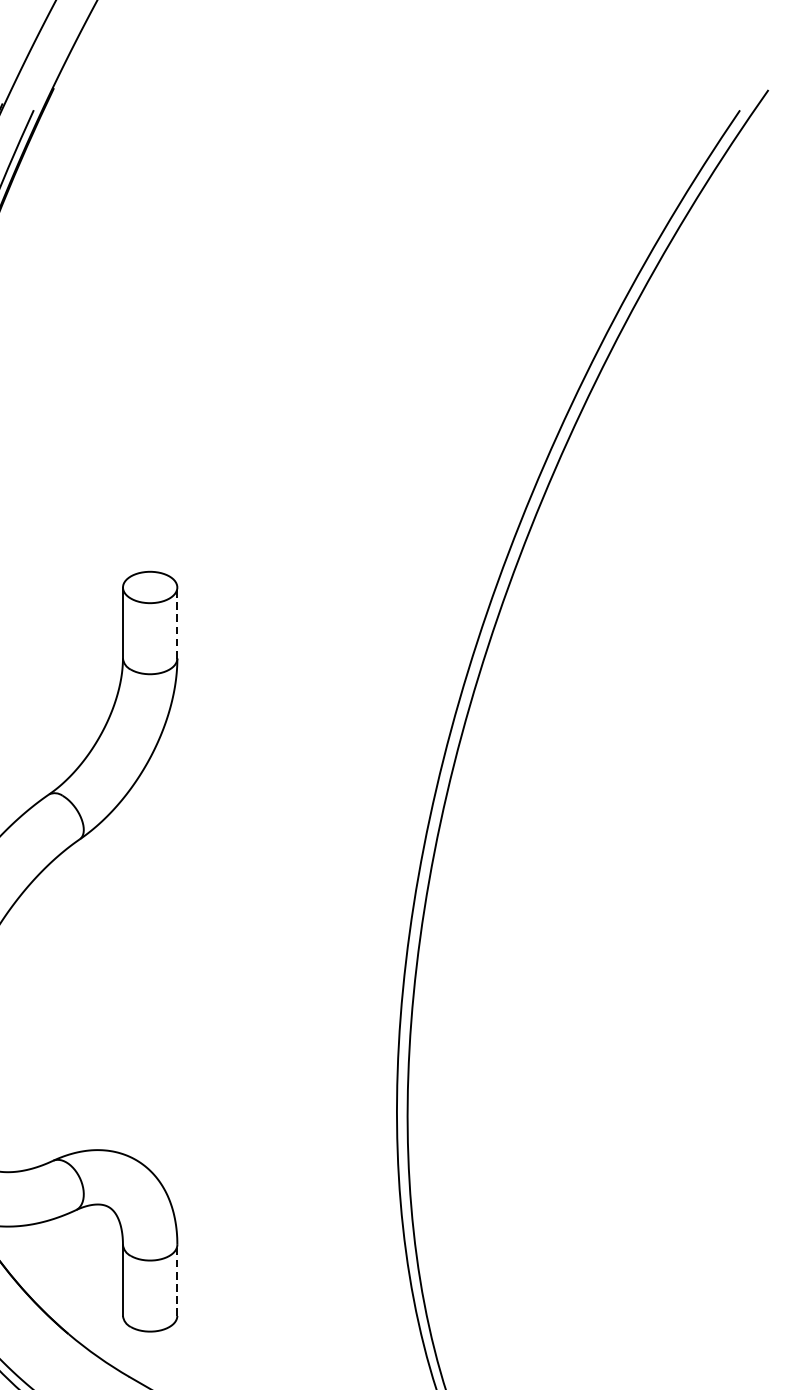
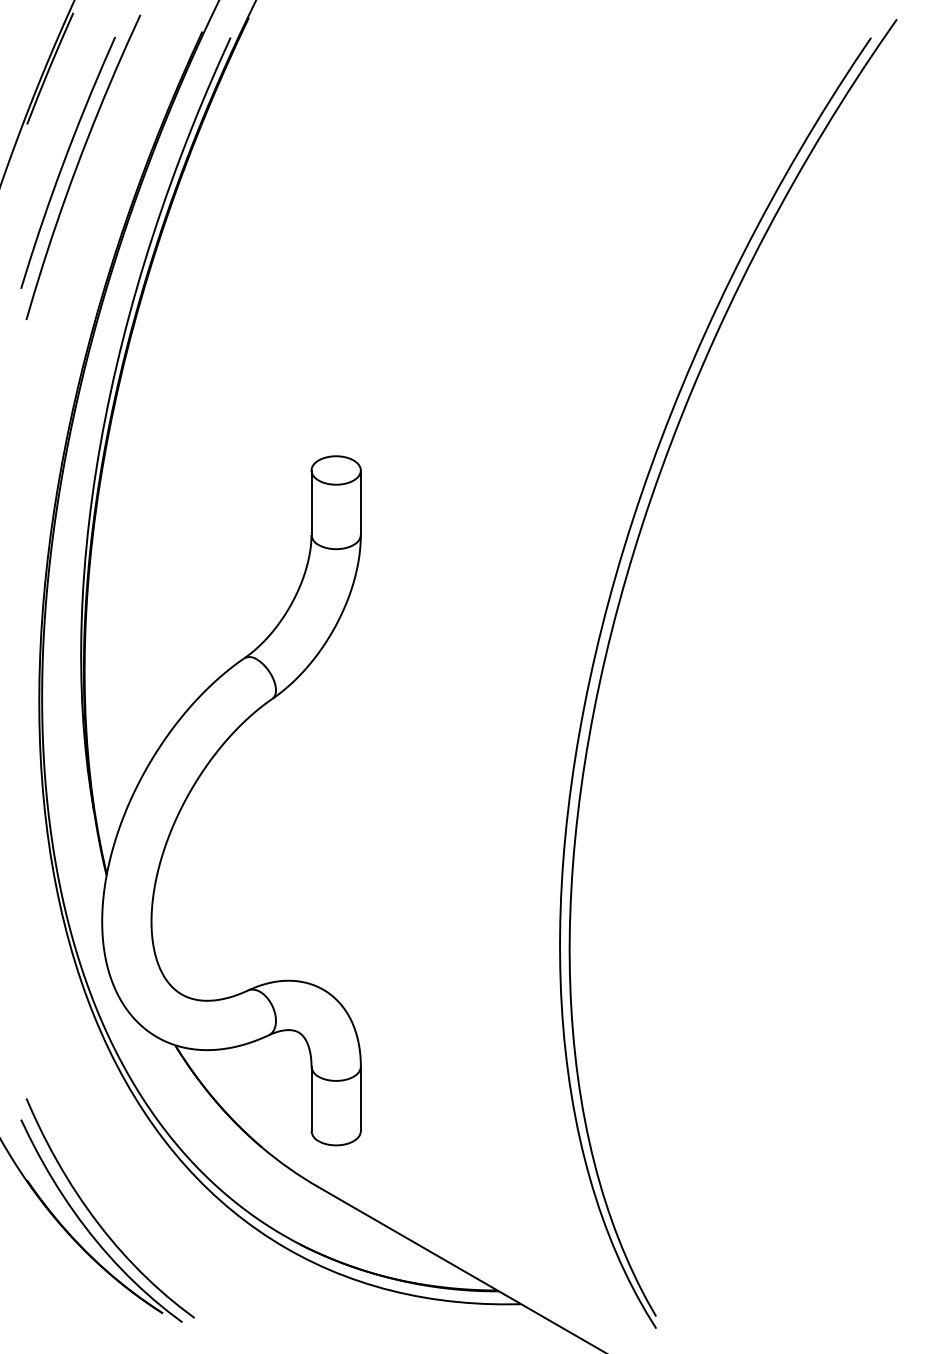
line: (176, 622) -> (360, 502), dashed -> solid
line: (176, 1279) -> (360, 1098), dashed -> solid

